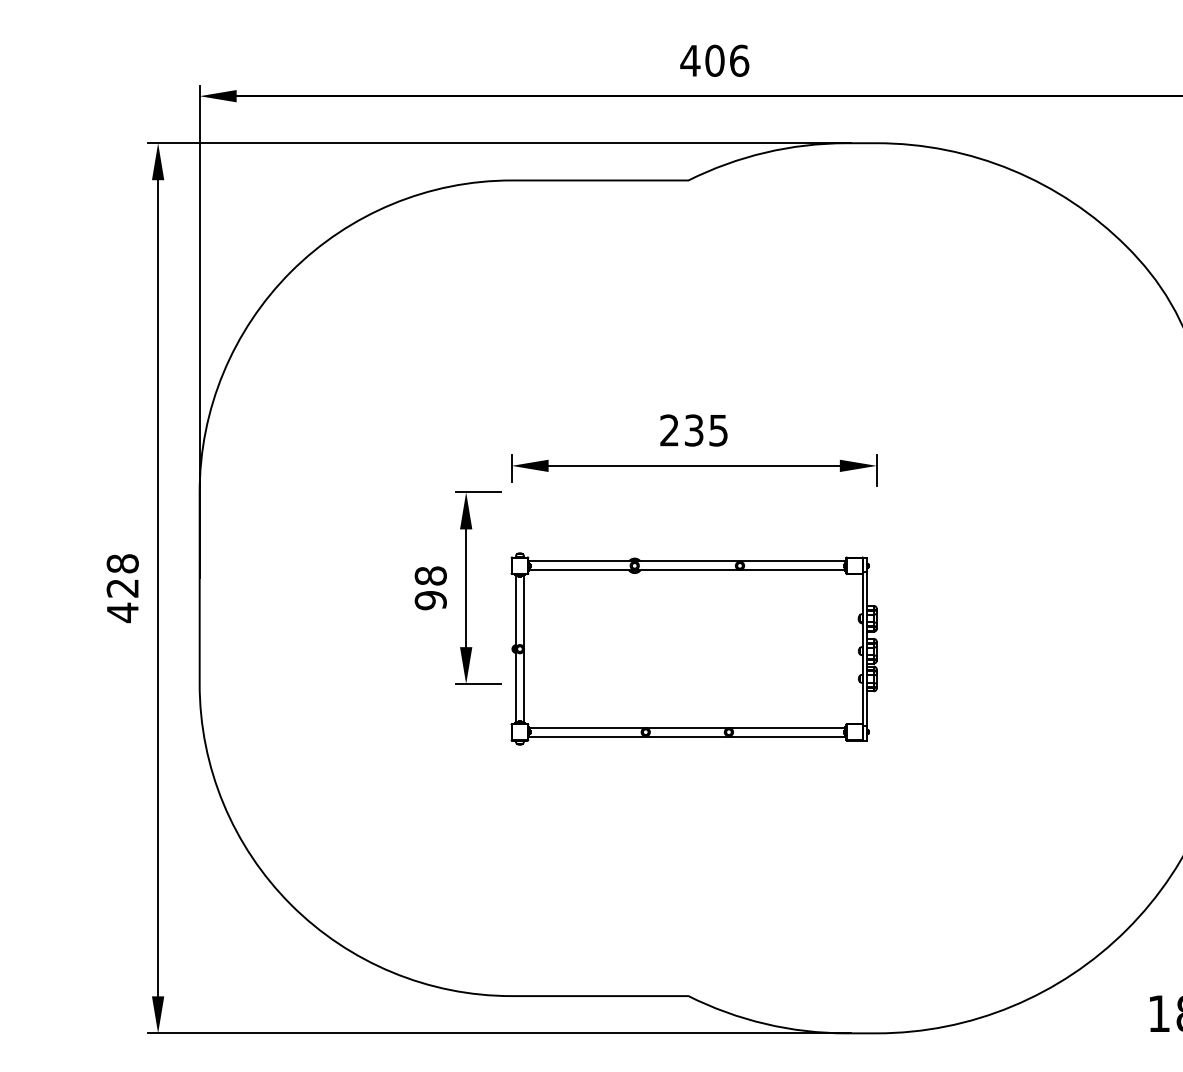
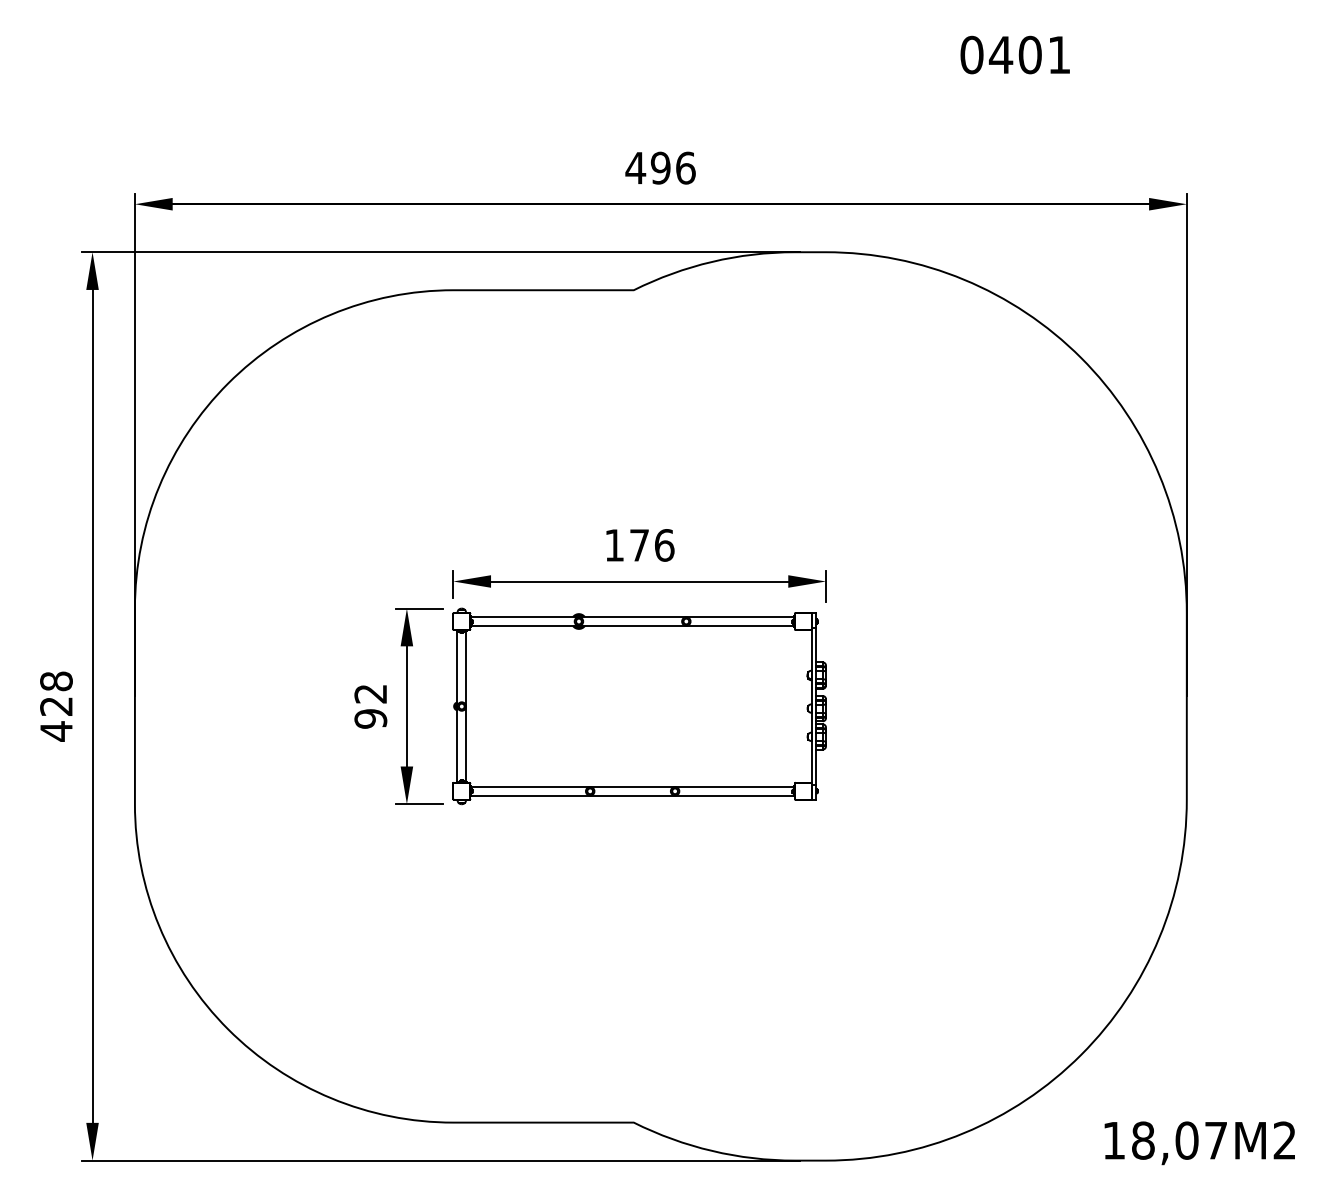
text: (714, 60) -> (660, 167), 406 -> 496
text: (694, 430) -> (639, 545), 235 -> 176
text: (430, 575) -> (370, 693), 98 -> 92
part: (694, 649) -> (639, 706), moved

